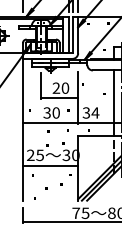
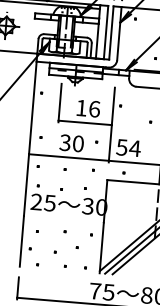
text: (60, 87) -> (87, 107), 20 -> 16
text: (86, 112) -> (122, 146), 34 -> 54
line: (50, 165) -> (63, 219), removed

